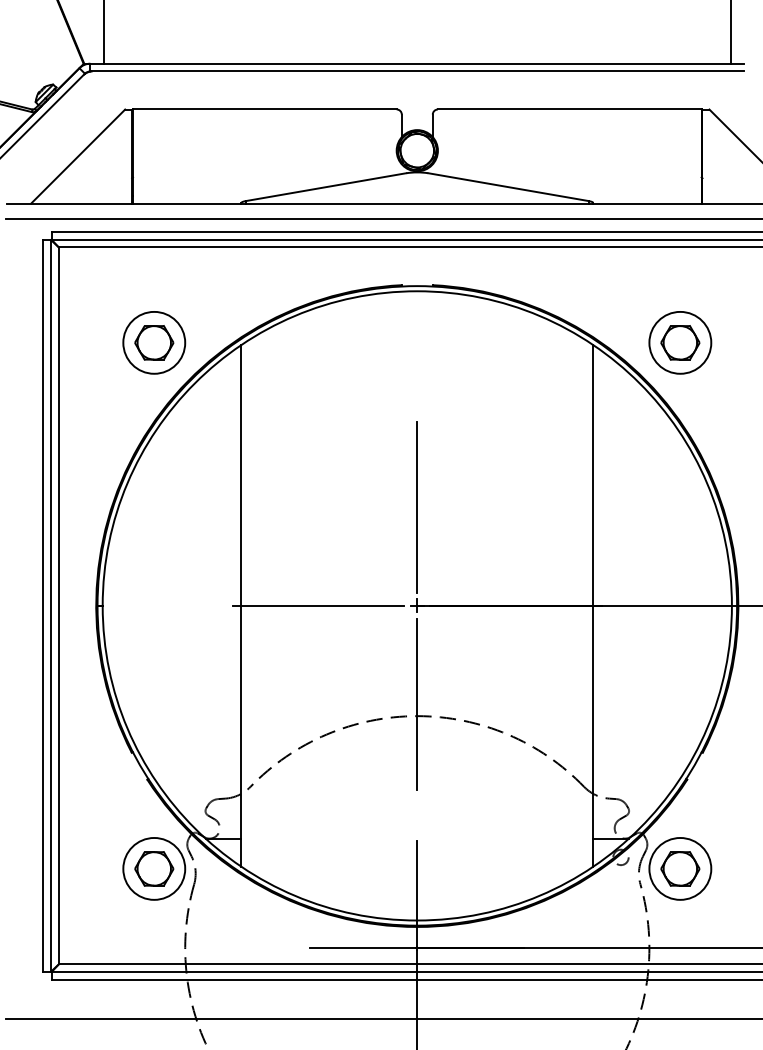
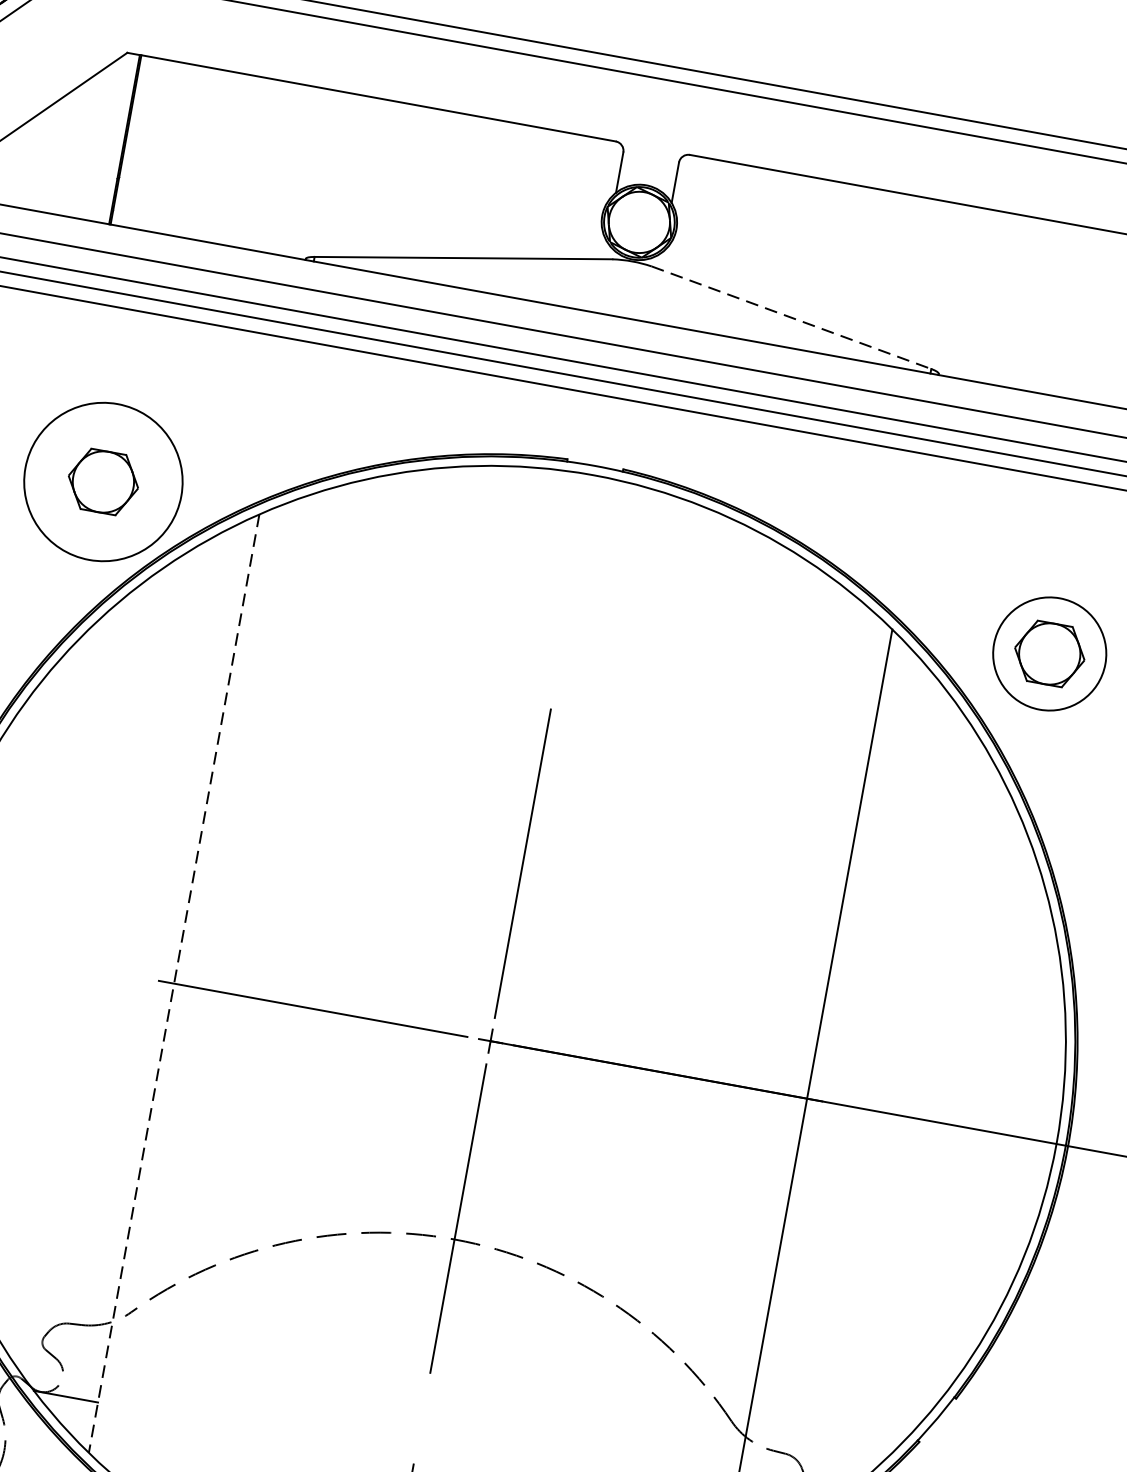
line: (508, 187) -> (791, 318), solid -> dashed
circle: (154, 342) -> (103, 481), size x1.4
line: (241, 605) -> (174, 982), solid -> dashed

